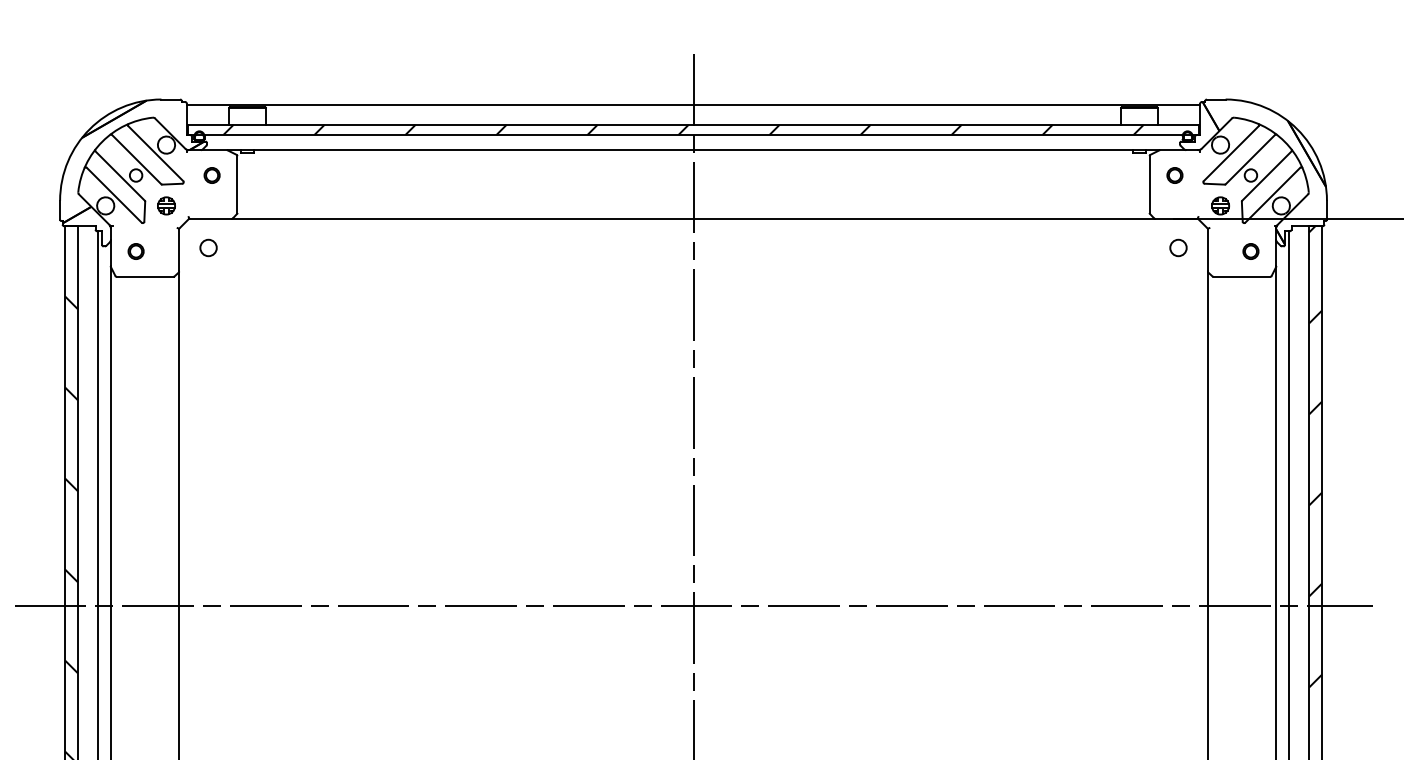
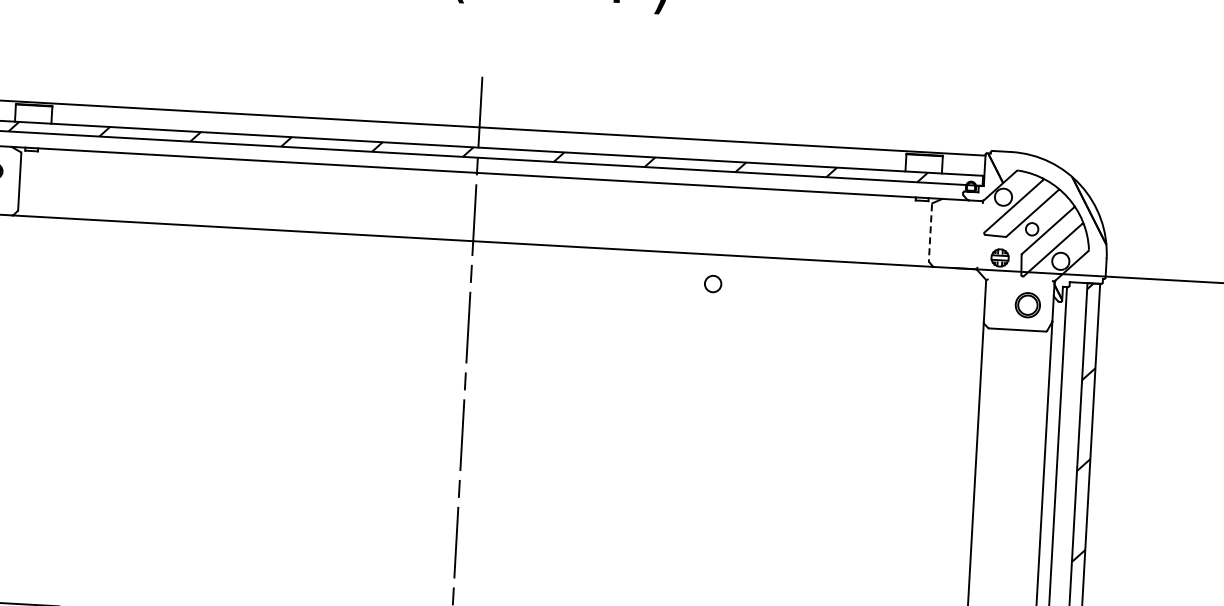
circle: (1174, 175) -> (955, 225), removed
line: (1149, 185) -> (930, 233), solid -> dashed
circle: (1178, 247) -> (713, 283), moved
circle: (1250, 251) -> (1027, 305), size x1.6

